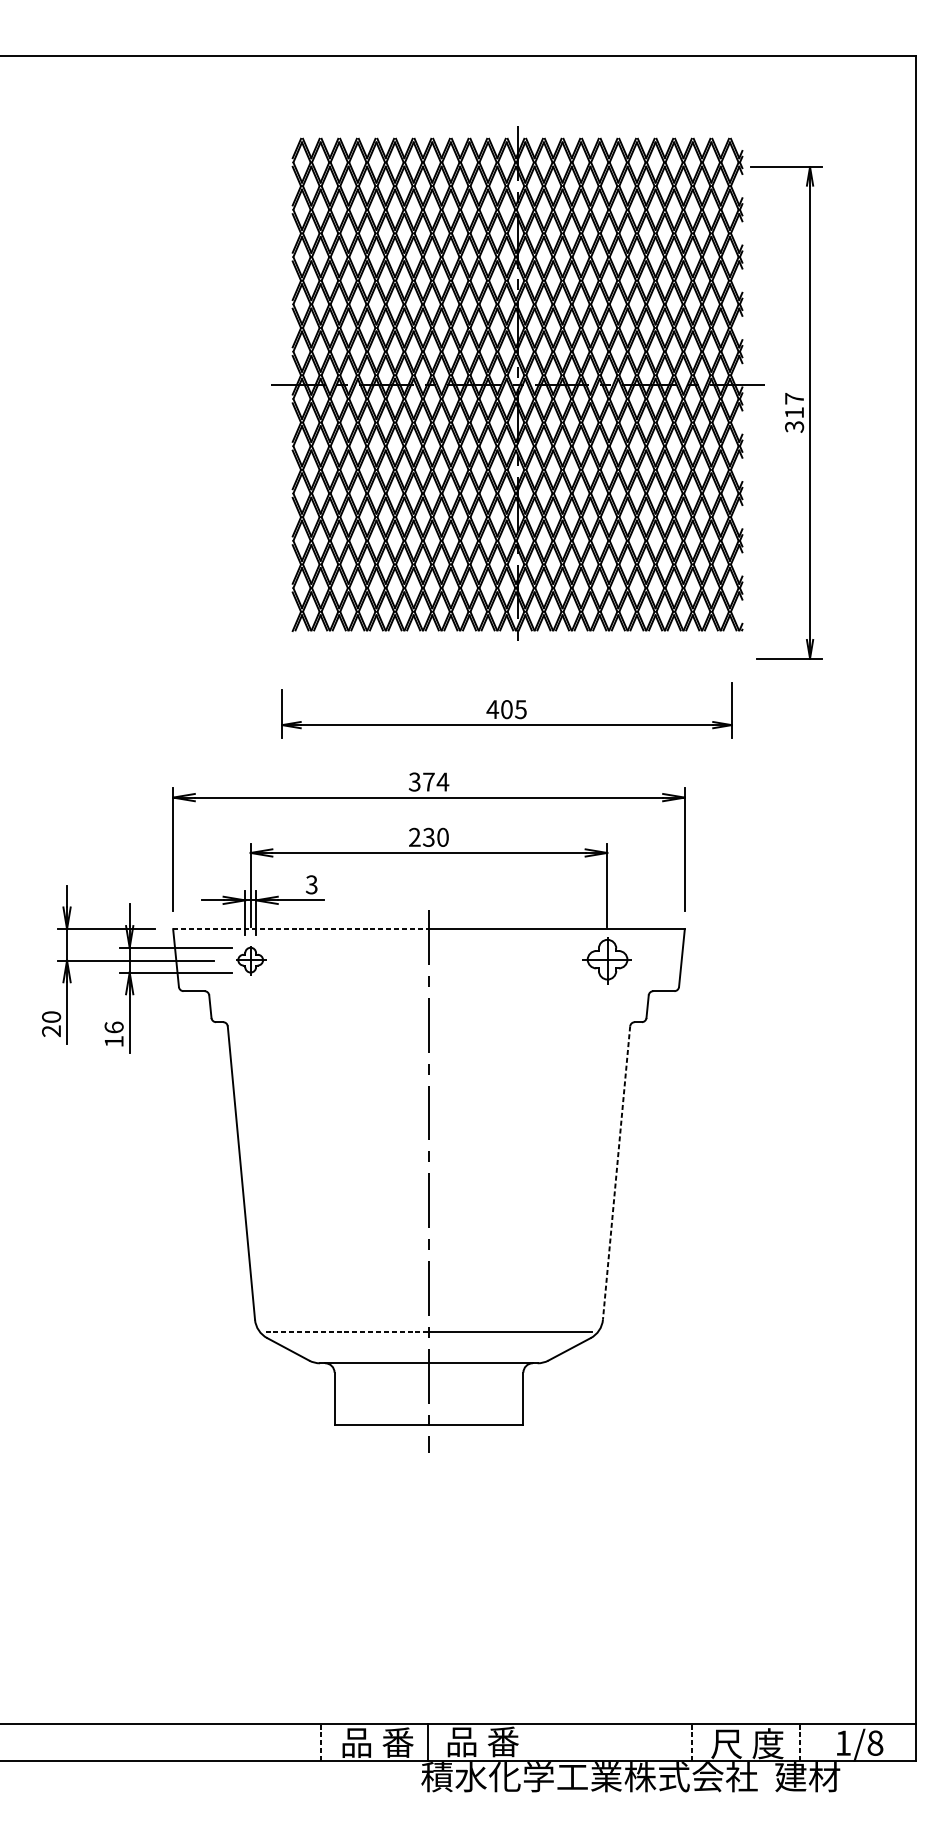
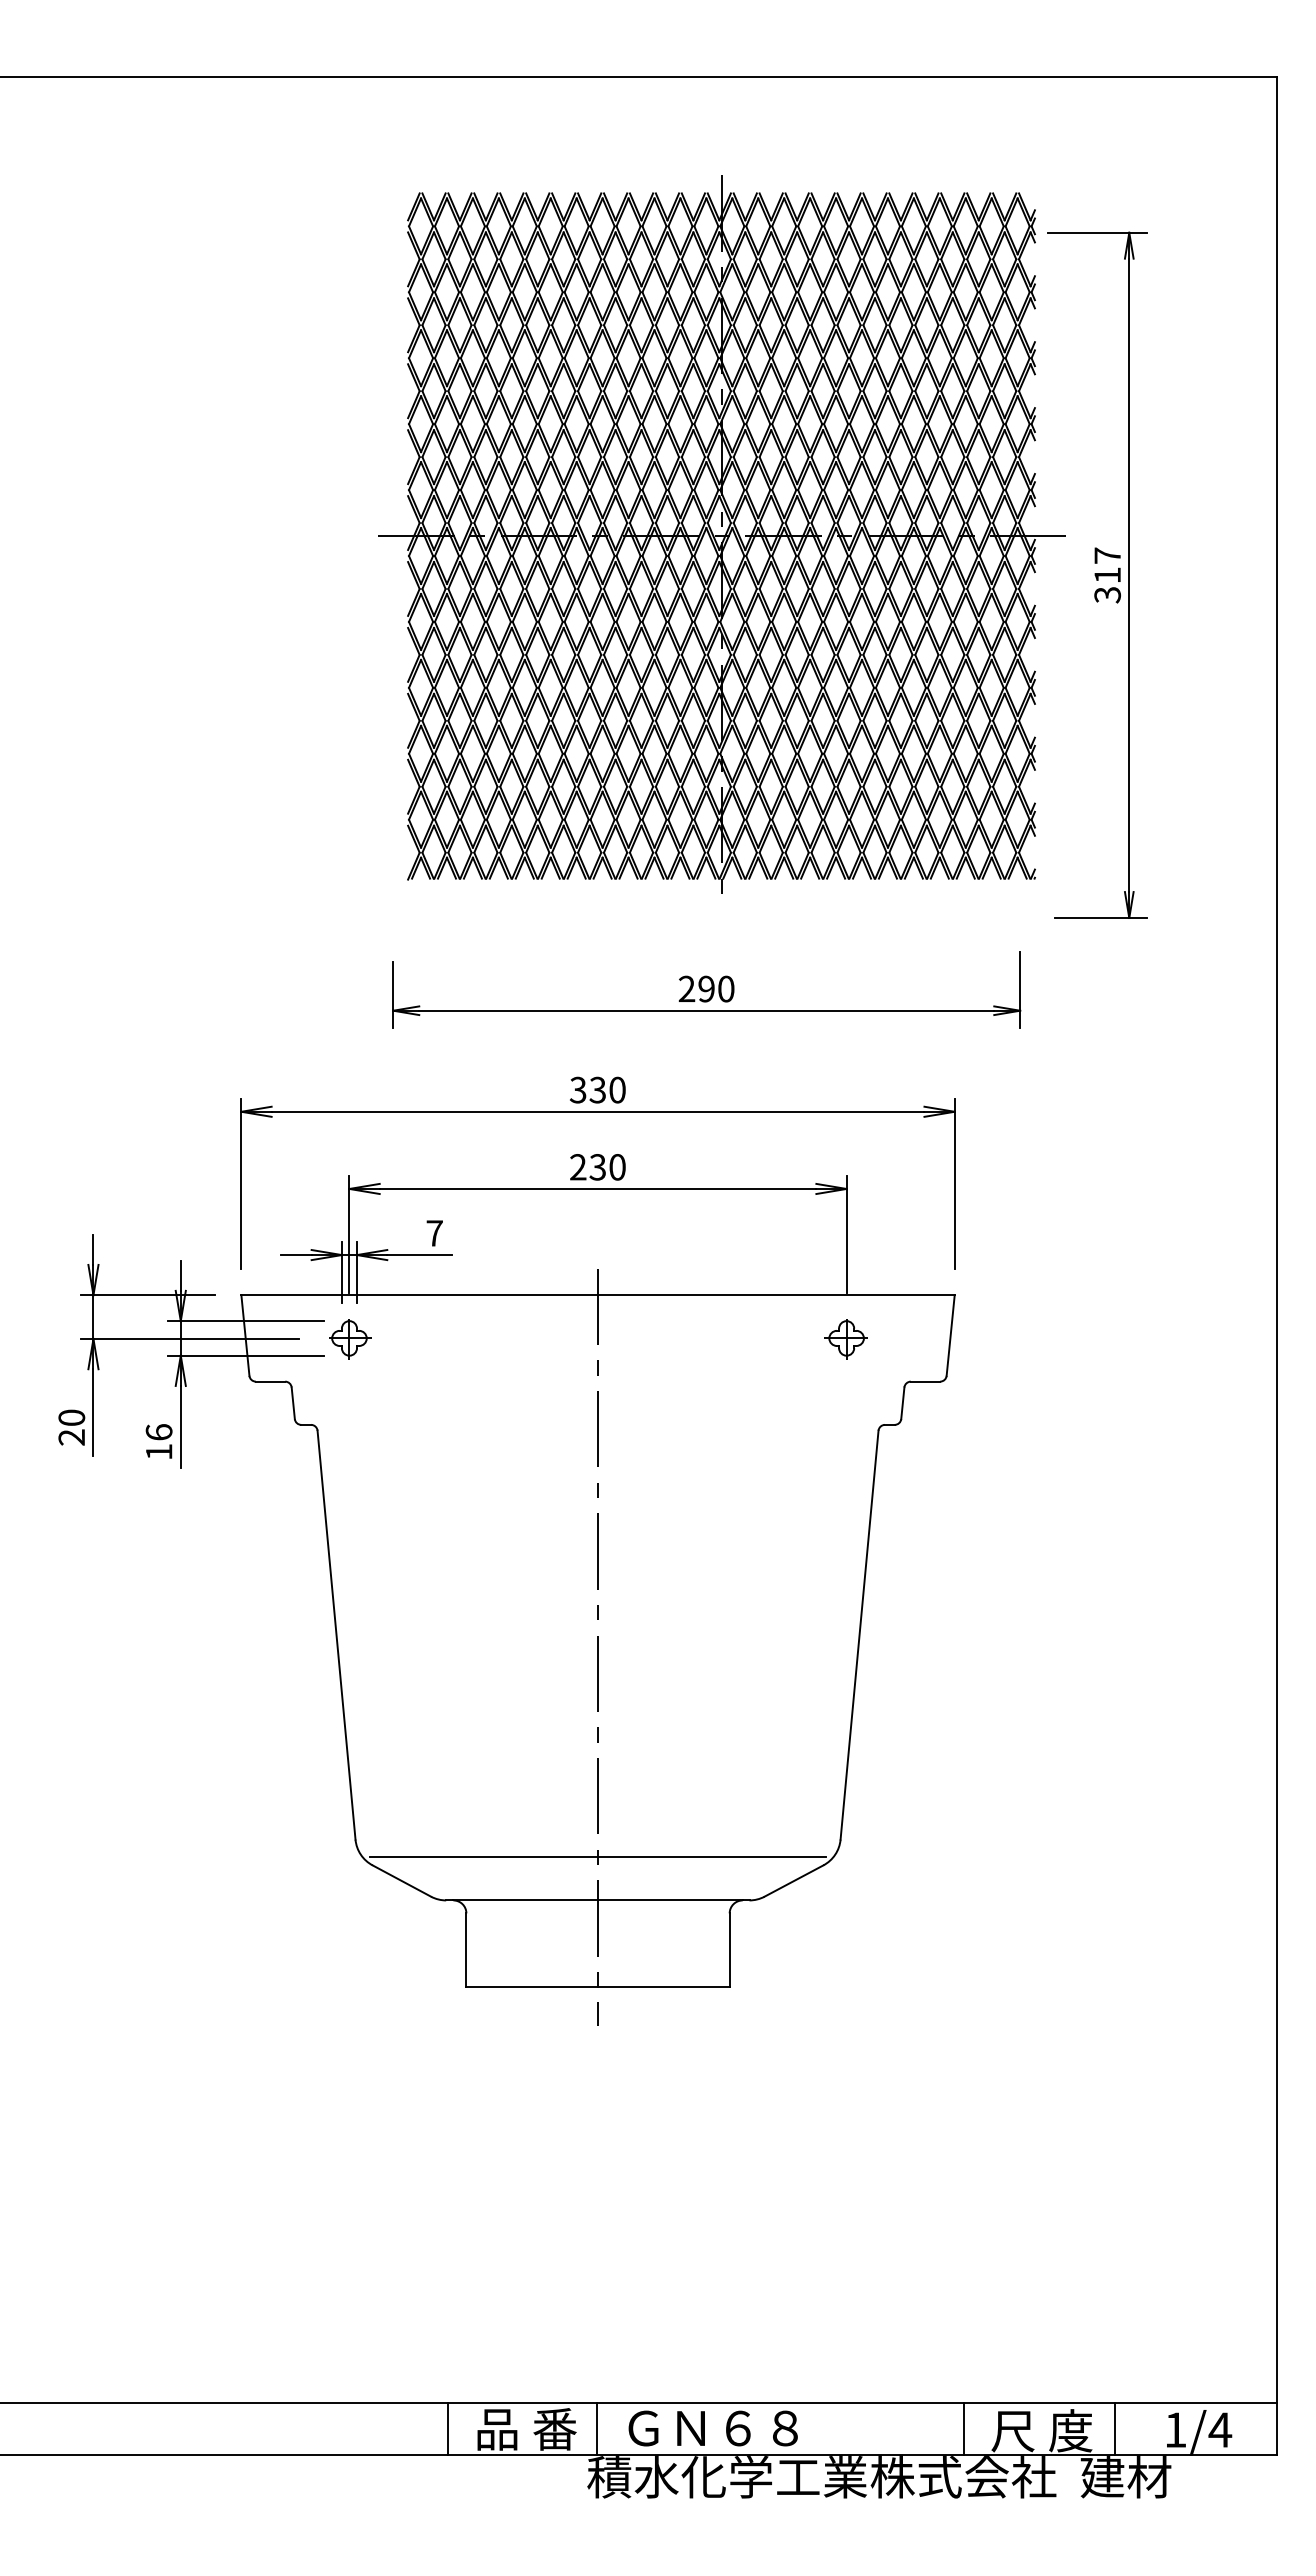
text: (506, 709) -> (706, 988), 405 -> 290
text: (435, 781) -> (607, 1089), 374 -> 330
text: (311, 884) -> (434, 1233), 3 -> 7
line: (301, 929) -> (420, 1295), dashed -> solid
part: (606, 960) -> (845, 1339), size x0.62
line: (616, 1173) -> (859, 1635), dashed -> solid
line: (347, 1332) -> (484, 1857), dashed -> solid
text: (509, 1741) -> (710, 2427), 品 番 -> ＧＮ６８
line: (321, 1742) -> (447, 2429), dashed -> solid
line: (691, 1742) -> (964, 2429), dashed -> solid
line: (800, 1742) -> (1115, 2429), dashed -> solid
text: (875, 1742) -> (1220, 2429), 1/8 -> 1/4

